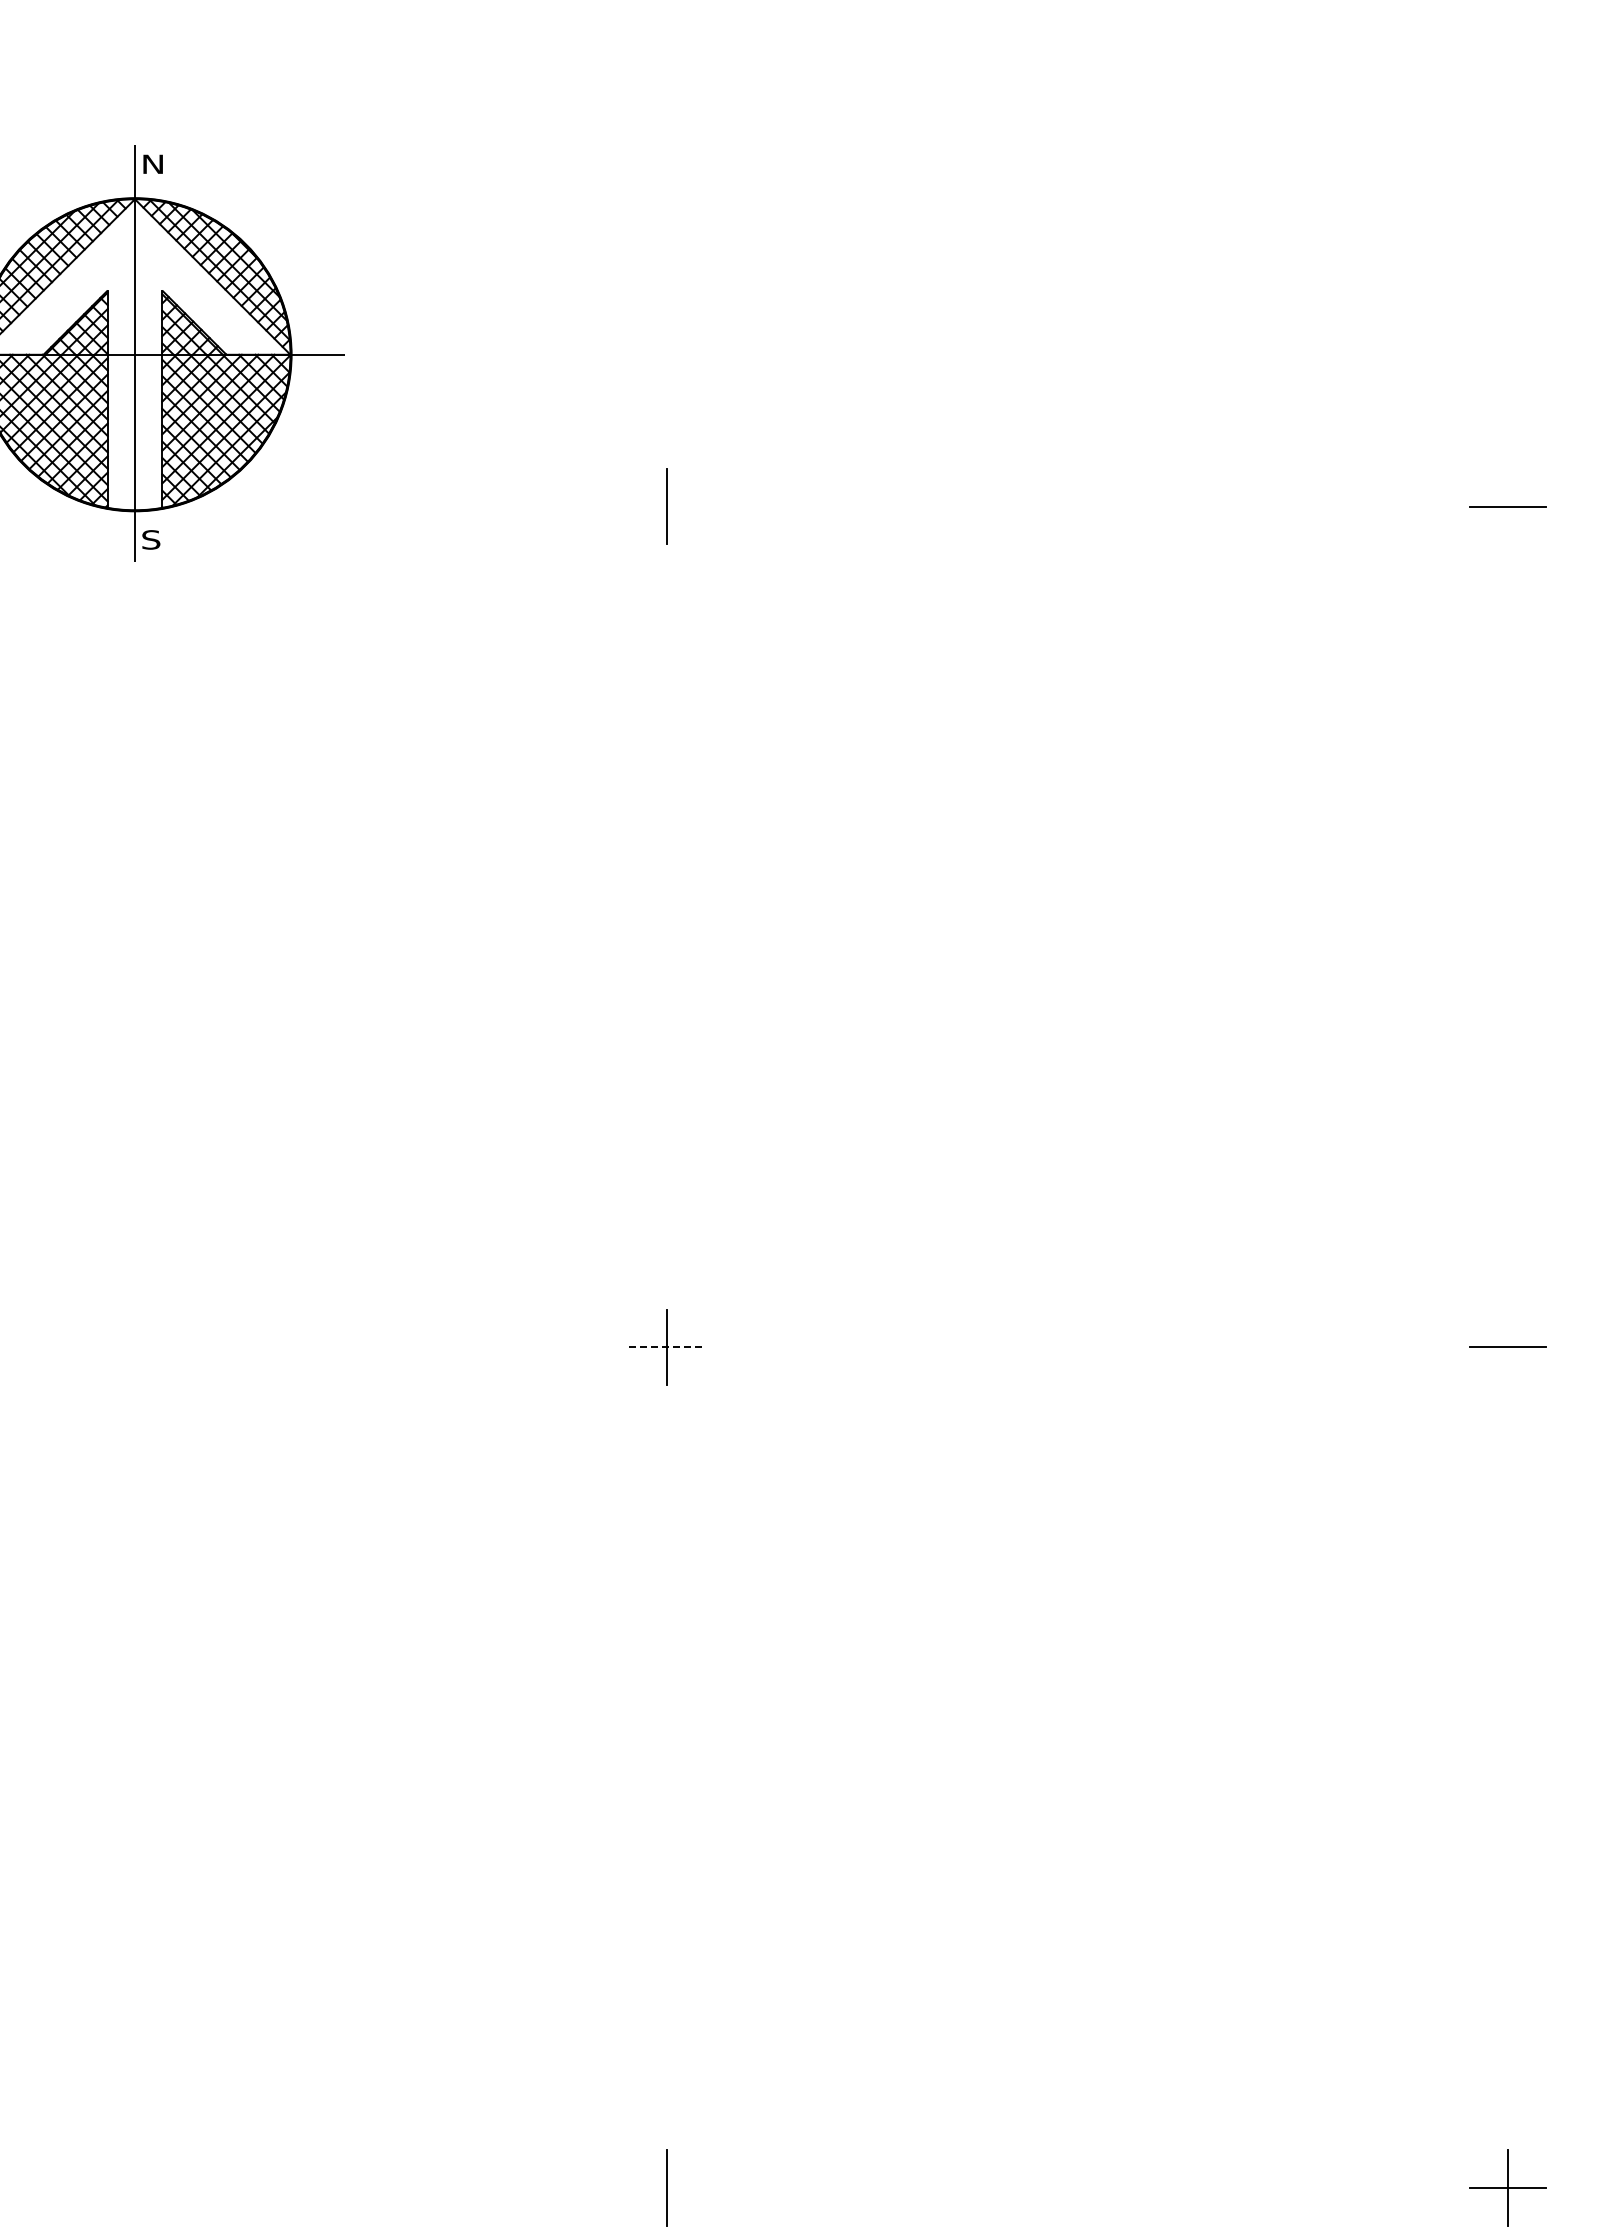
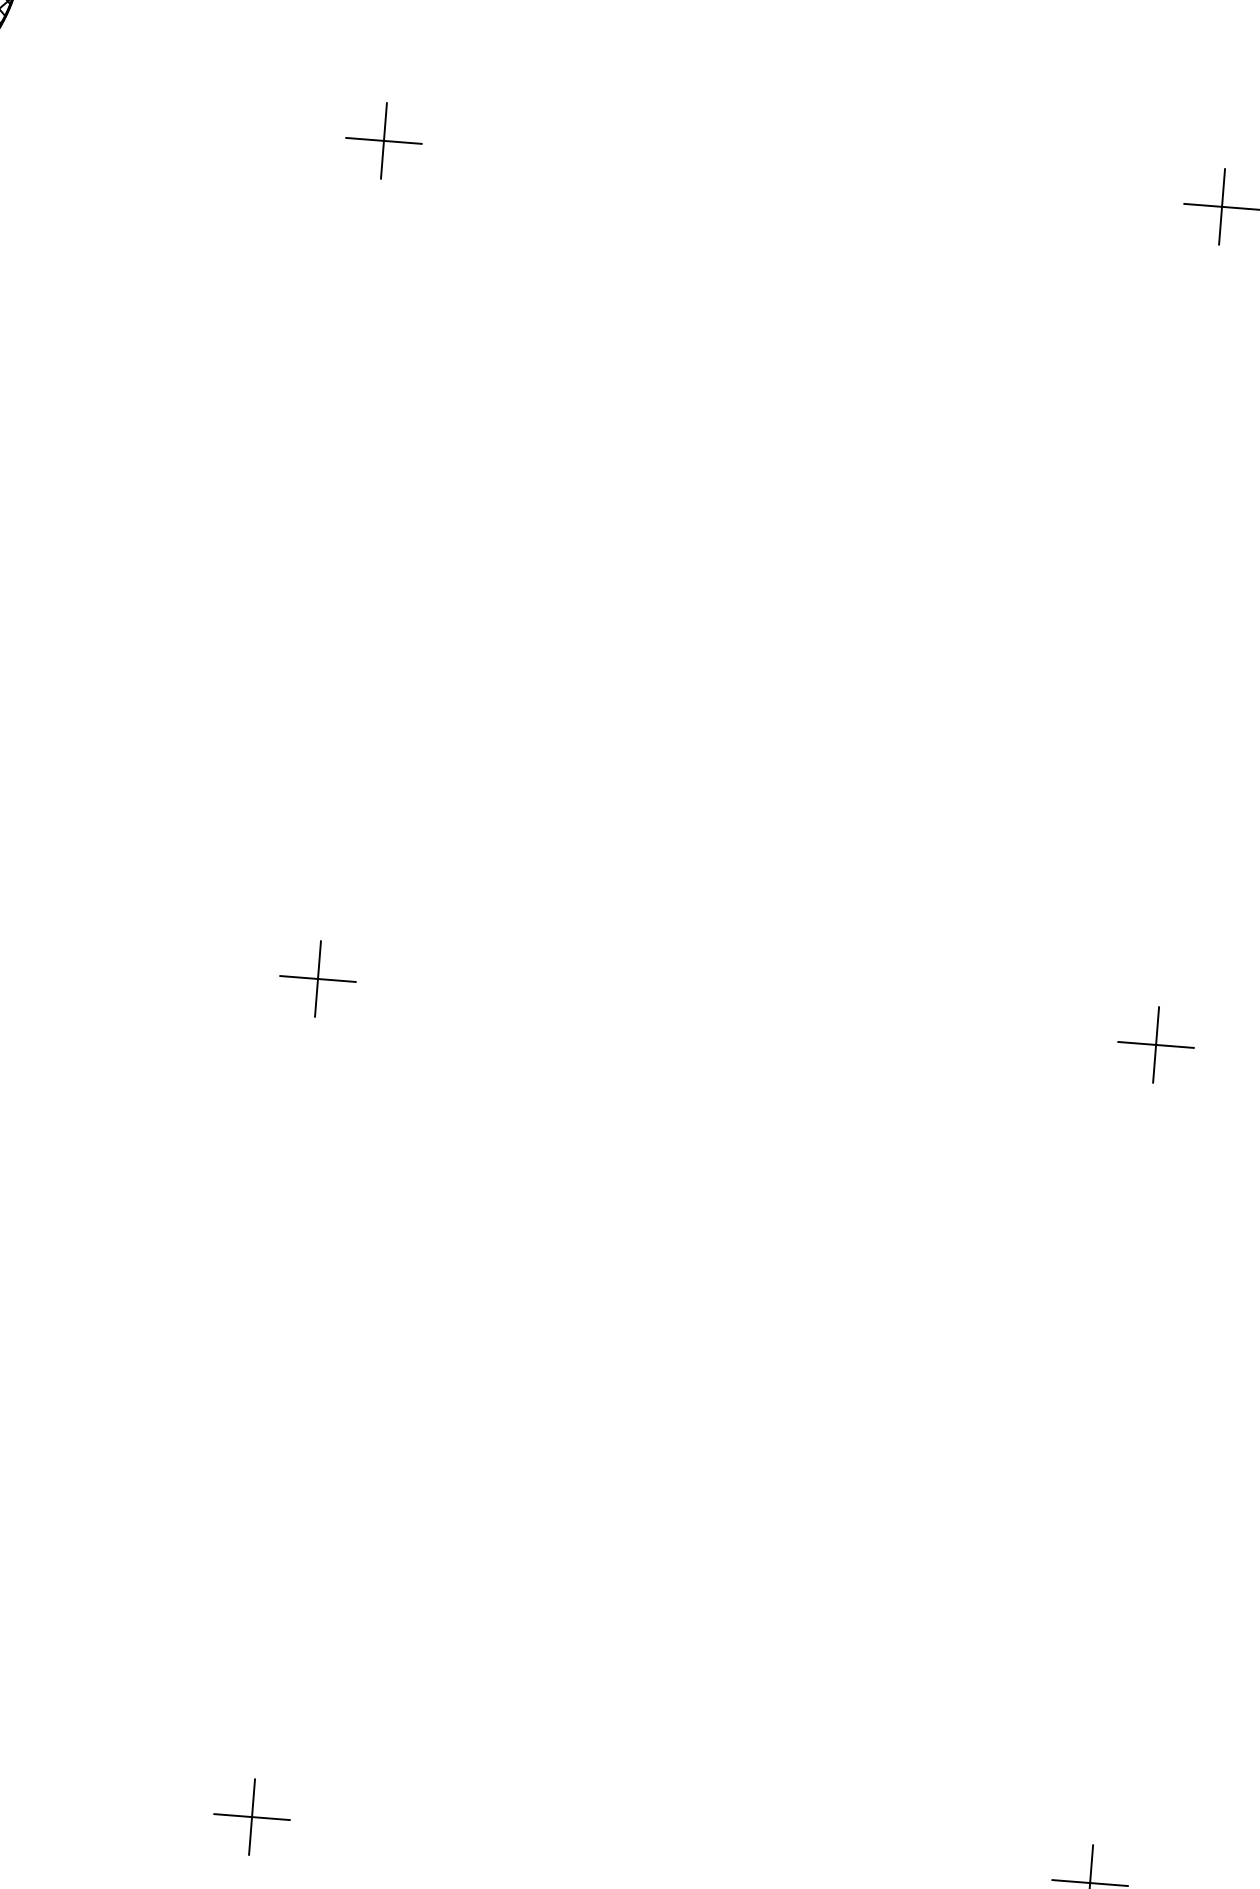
line: (667, 506) -> (384, 140), added
line: (1507, 506) -> (1221, 206), added
line: (667, 1347) -> (318, 979), dashed -> solid
line: (1507, 1347) -> (1155, 1045), added
line: (667, 2188) -> (252, 1817), added

